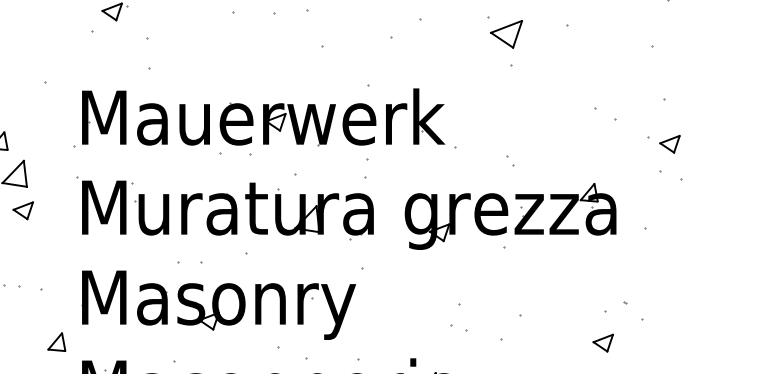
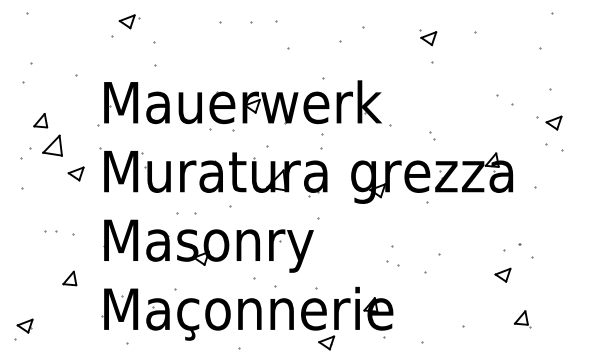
part: (505, 32) -> (428, 37), size x0.62
part: (22, 210) -> (75, 173), moved
part: (56, 342) -> (69, 278), moved

